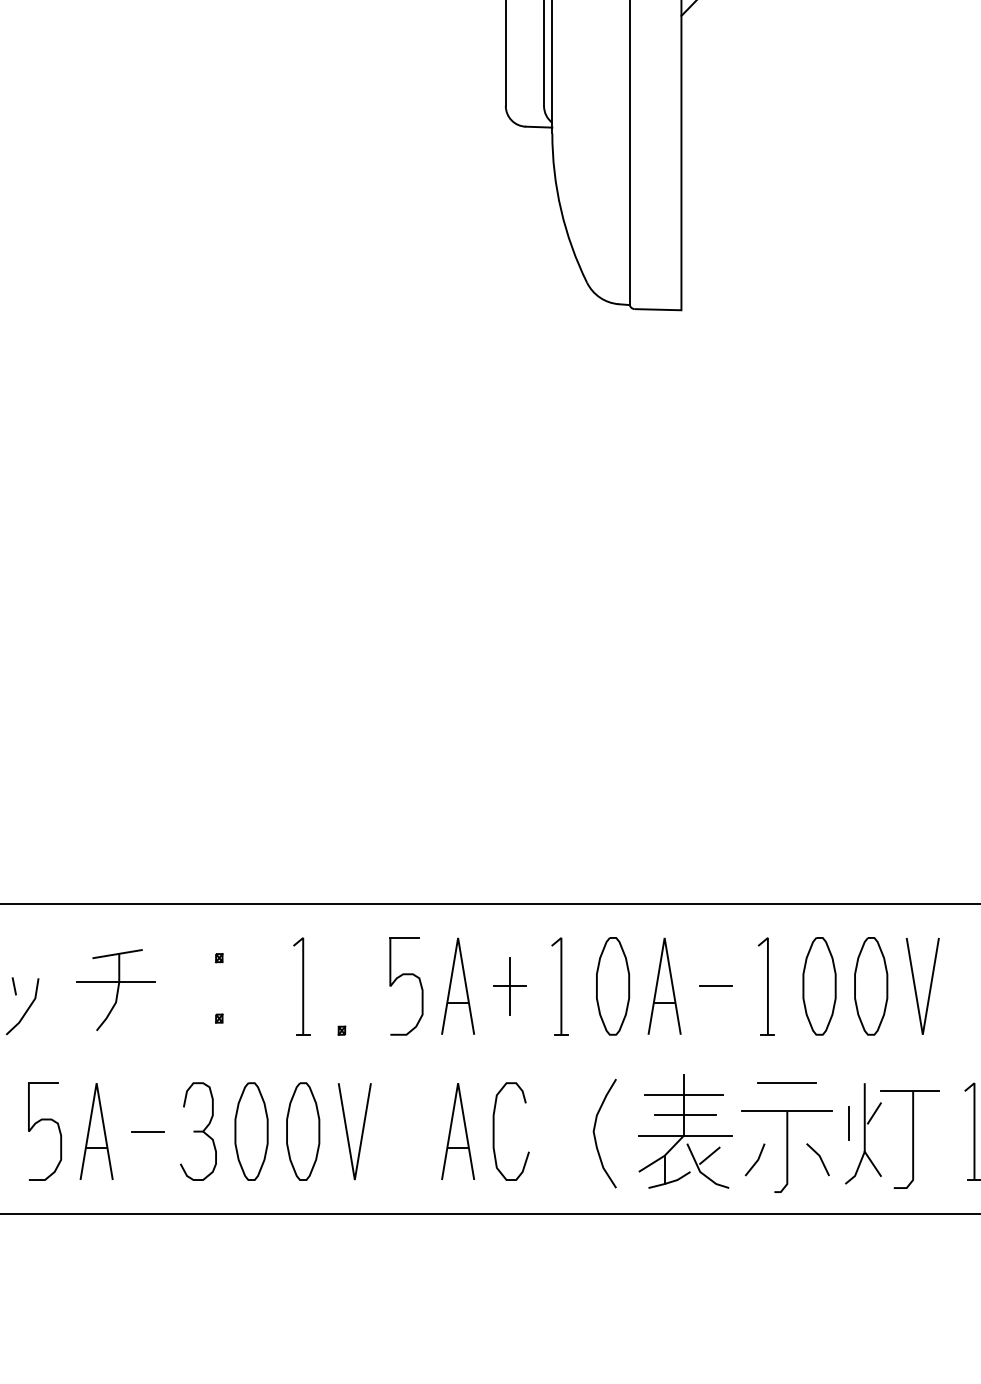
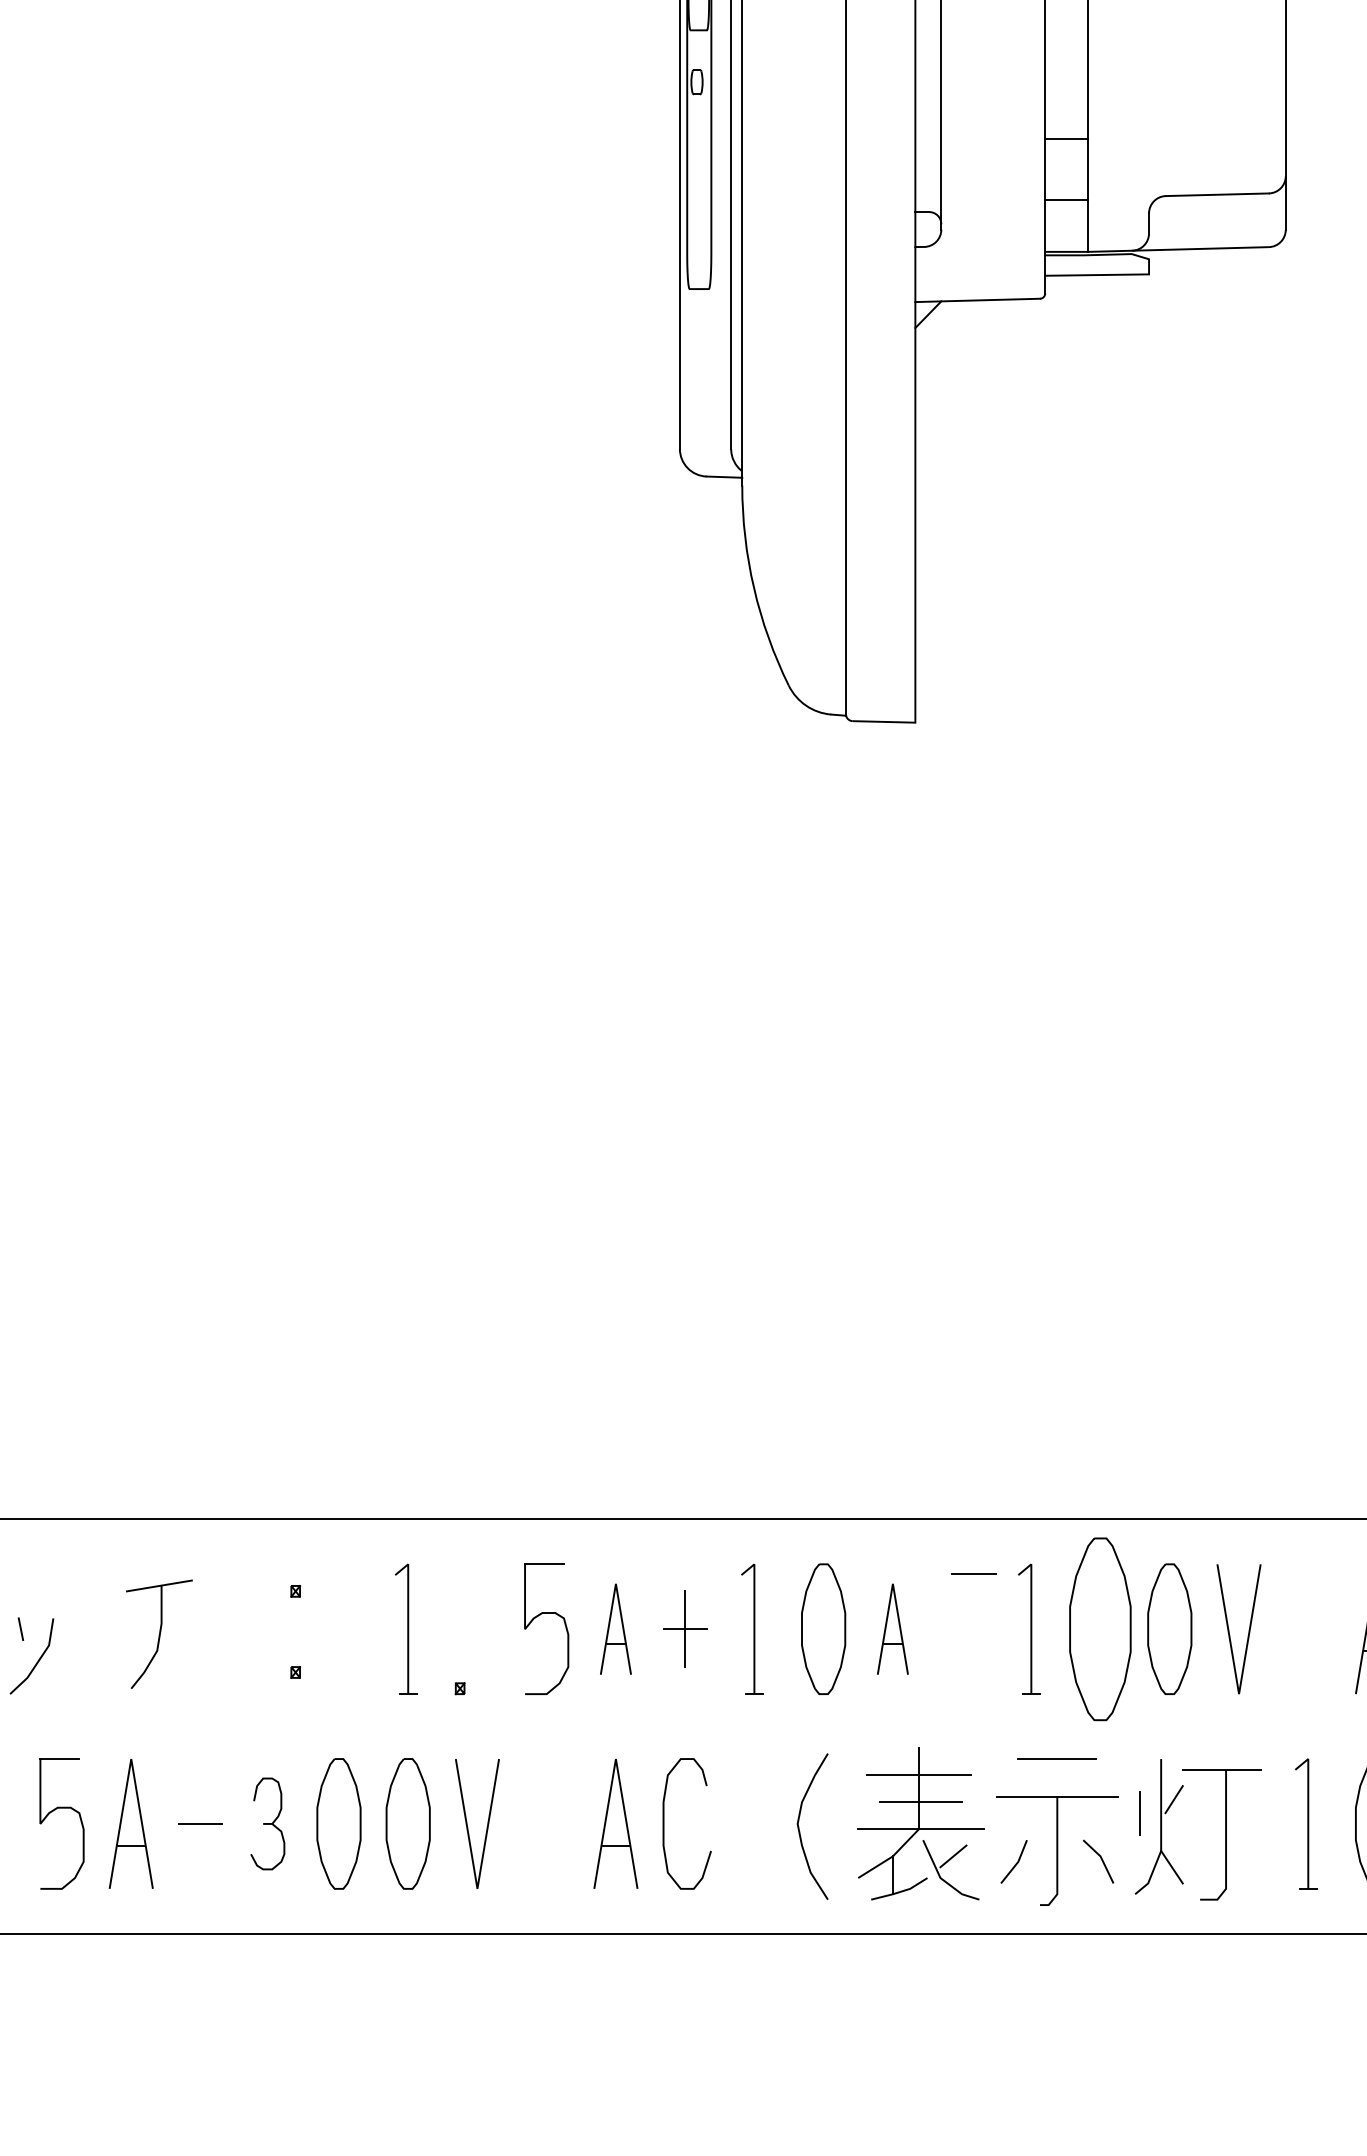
line: (116, 982) -> (157, 1623), removed
line: (715, 985) -> (973, 1573), moved
part: (819, 985) -> (1100, 1628), size x1.4
part: (457, 986) -> (615, 1629), size x0.7
part: (664, 986) -> (892, 1629), size x0.7
part: (198, 1131) -> (267, 1823), size x0.7

